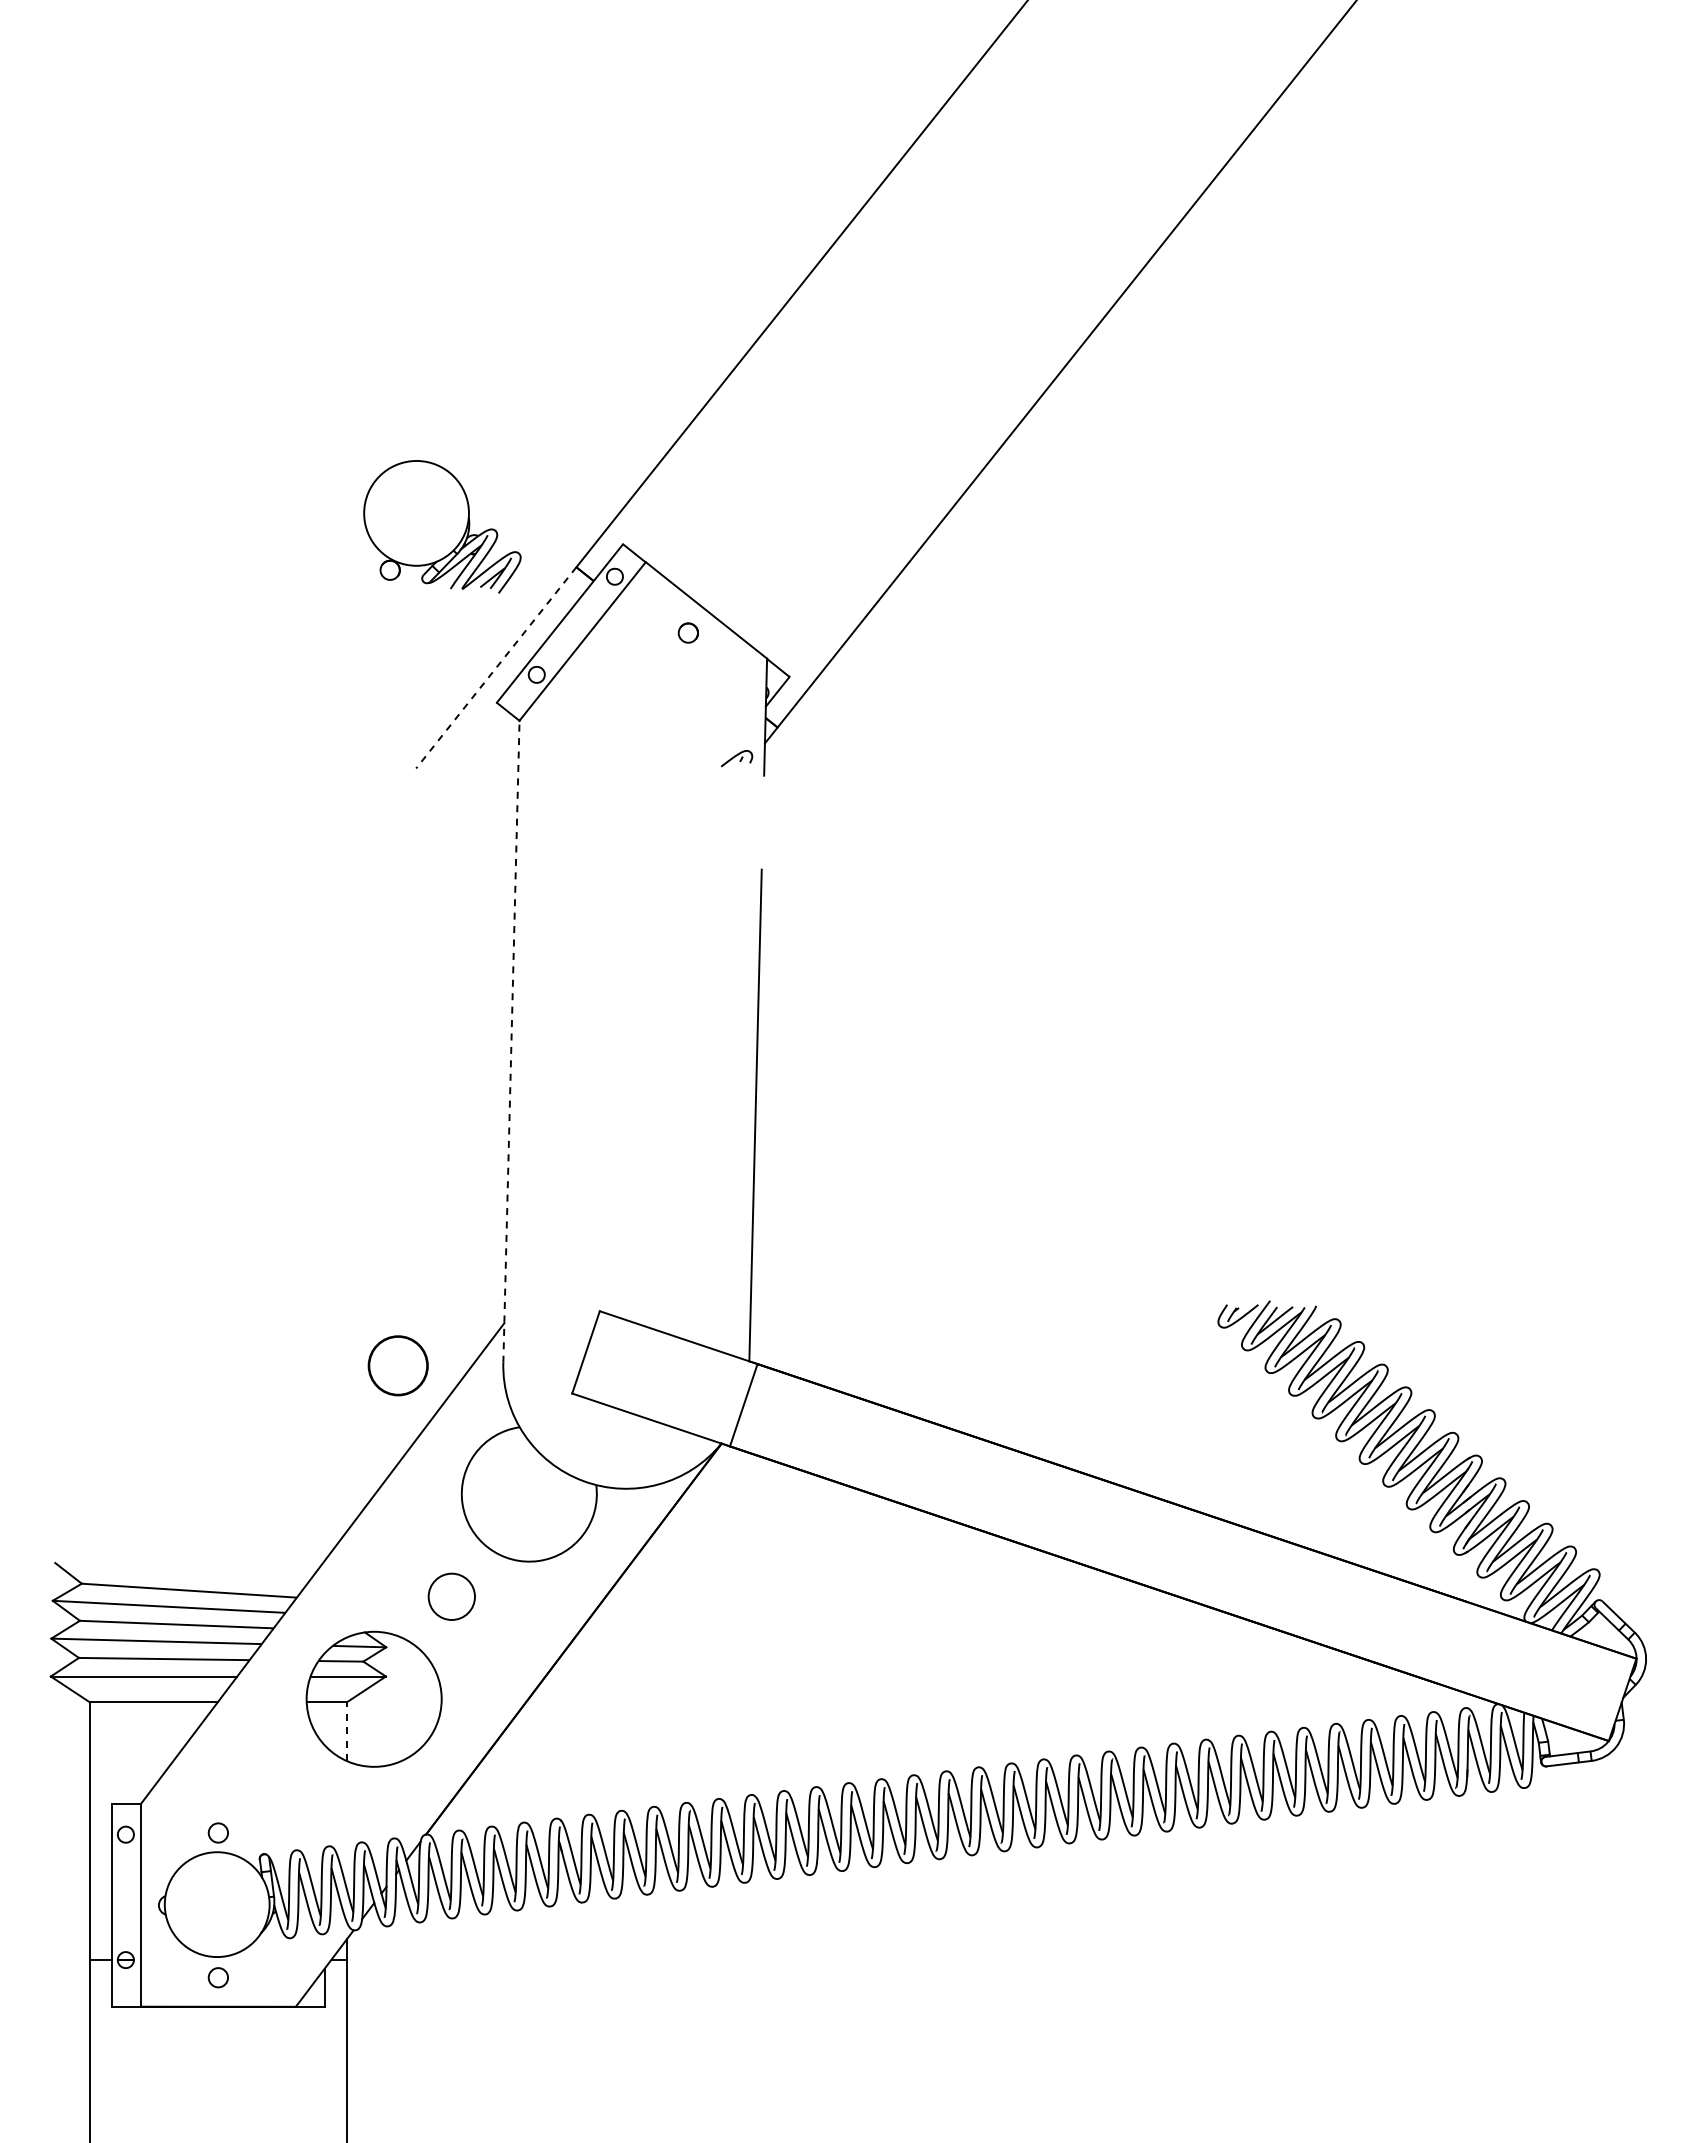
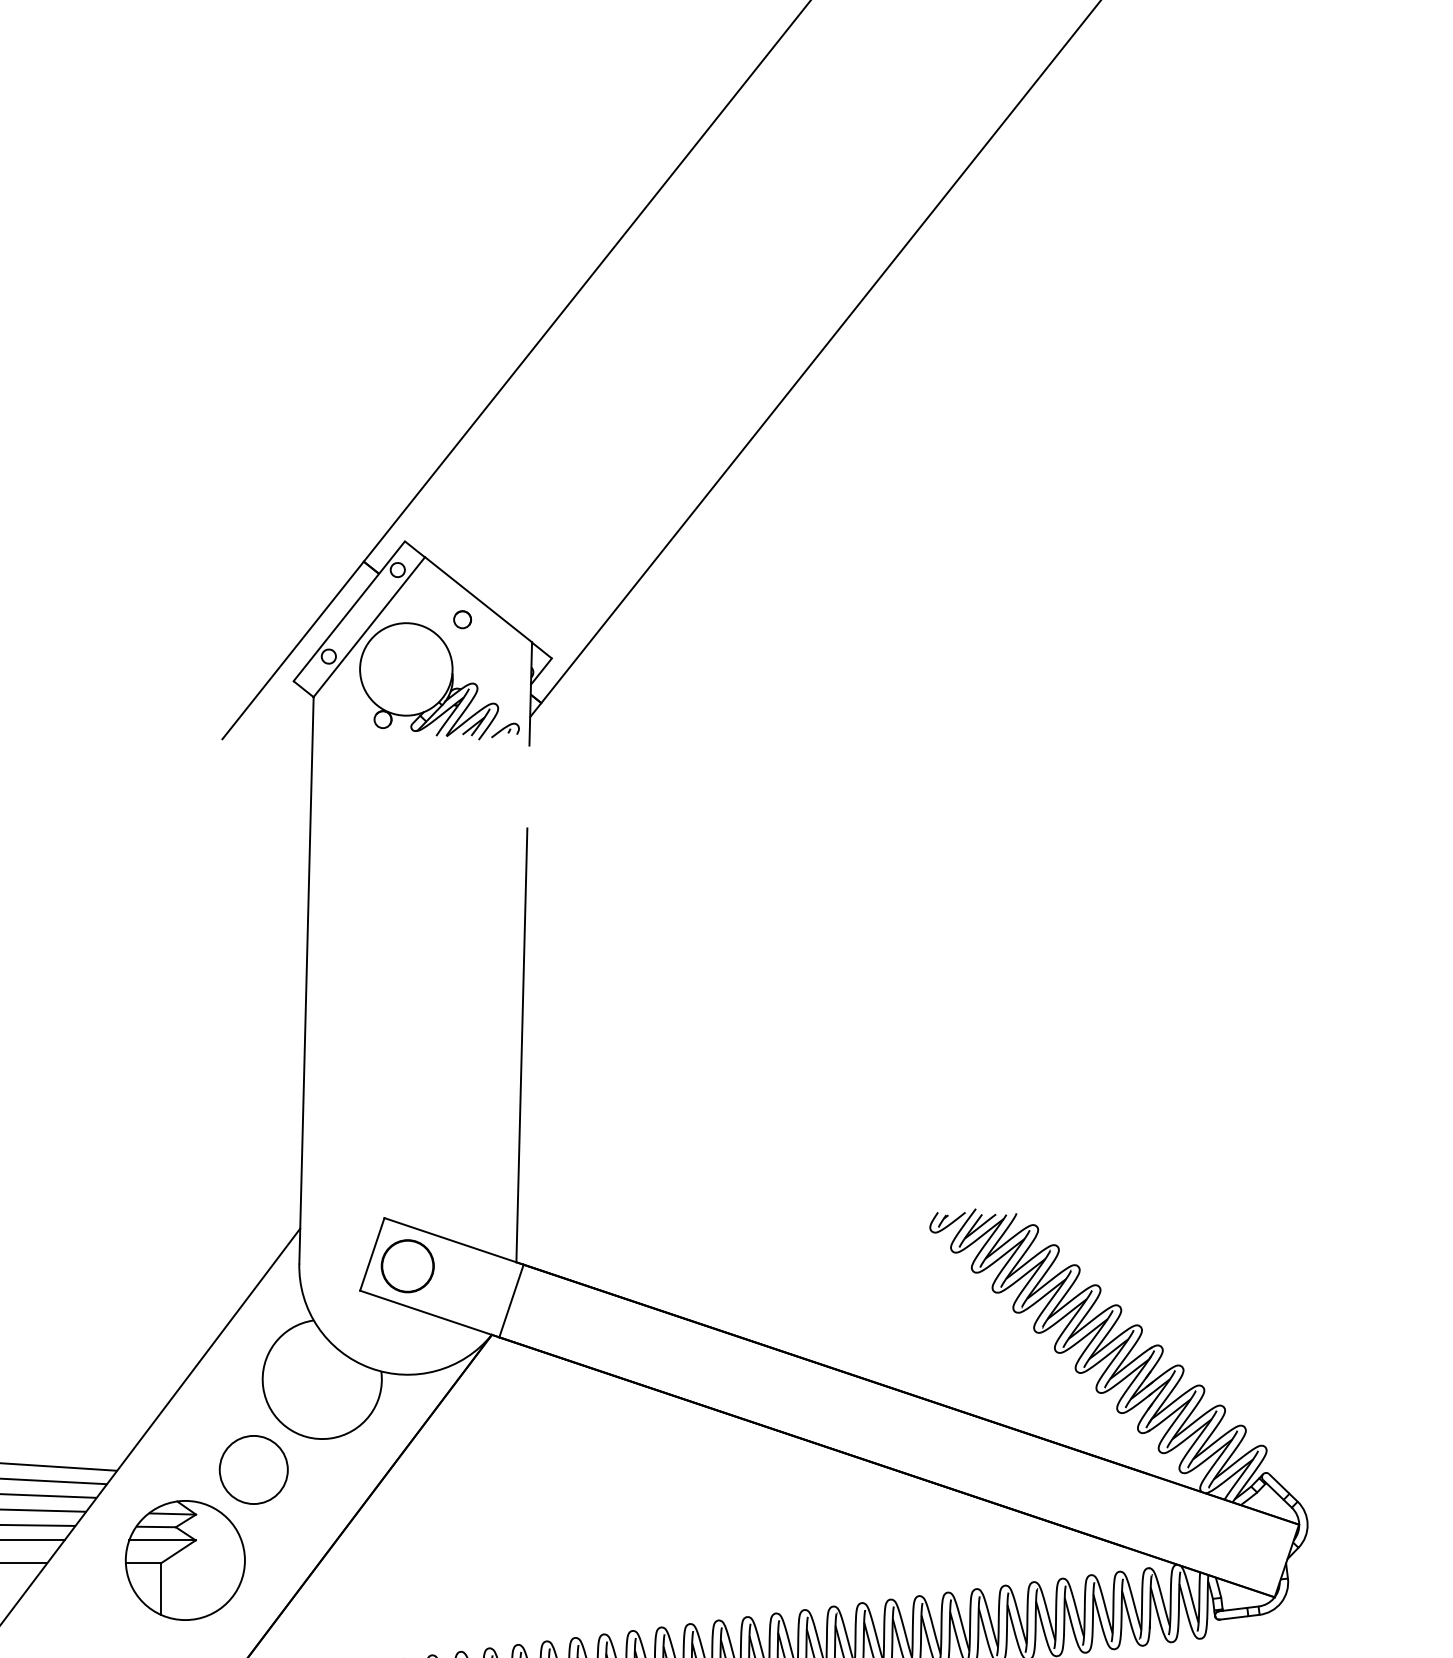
part: (442, 526) -> (429, 681), moved
line: (496, 667) -> (293, 650), dashed -> solid
line: (511, 1041) -> (306, 980), dashed -> solid
circle: (397, 1365) -> (407, 1265), moved
circle: (451, 1596) -> (253, 1469), size x1.67
line: (347, 1731) -> (161, 1588), dashed -> solid

